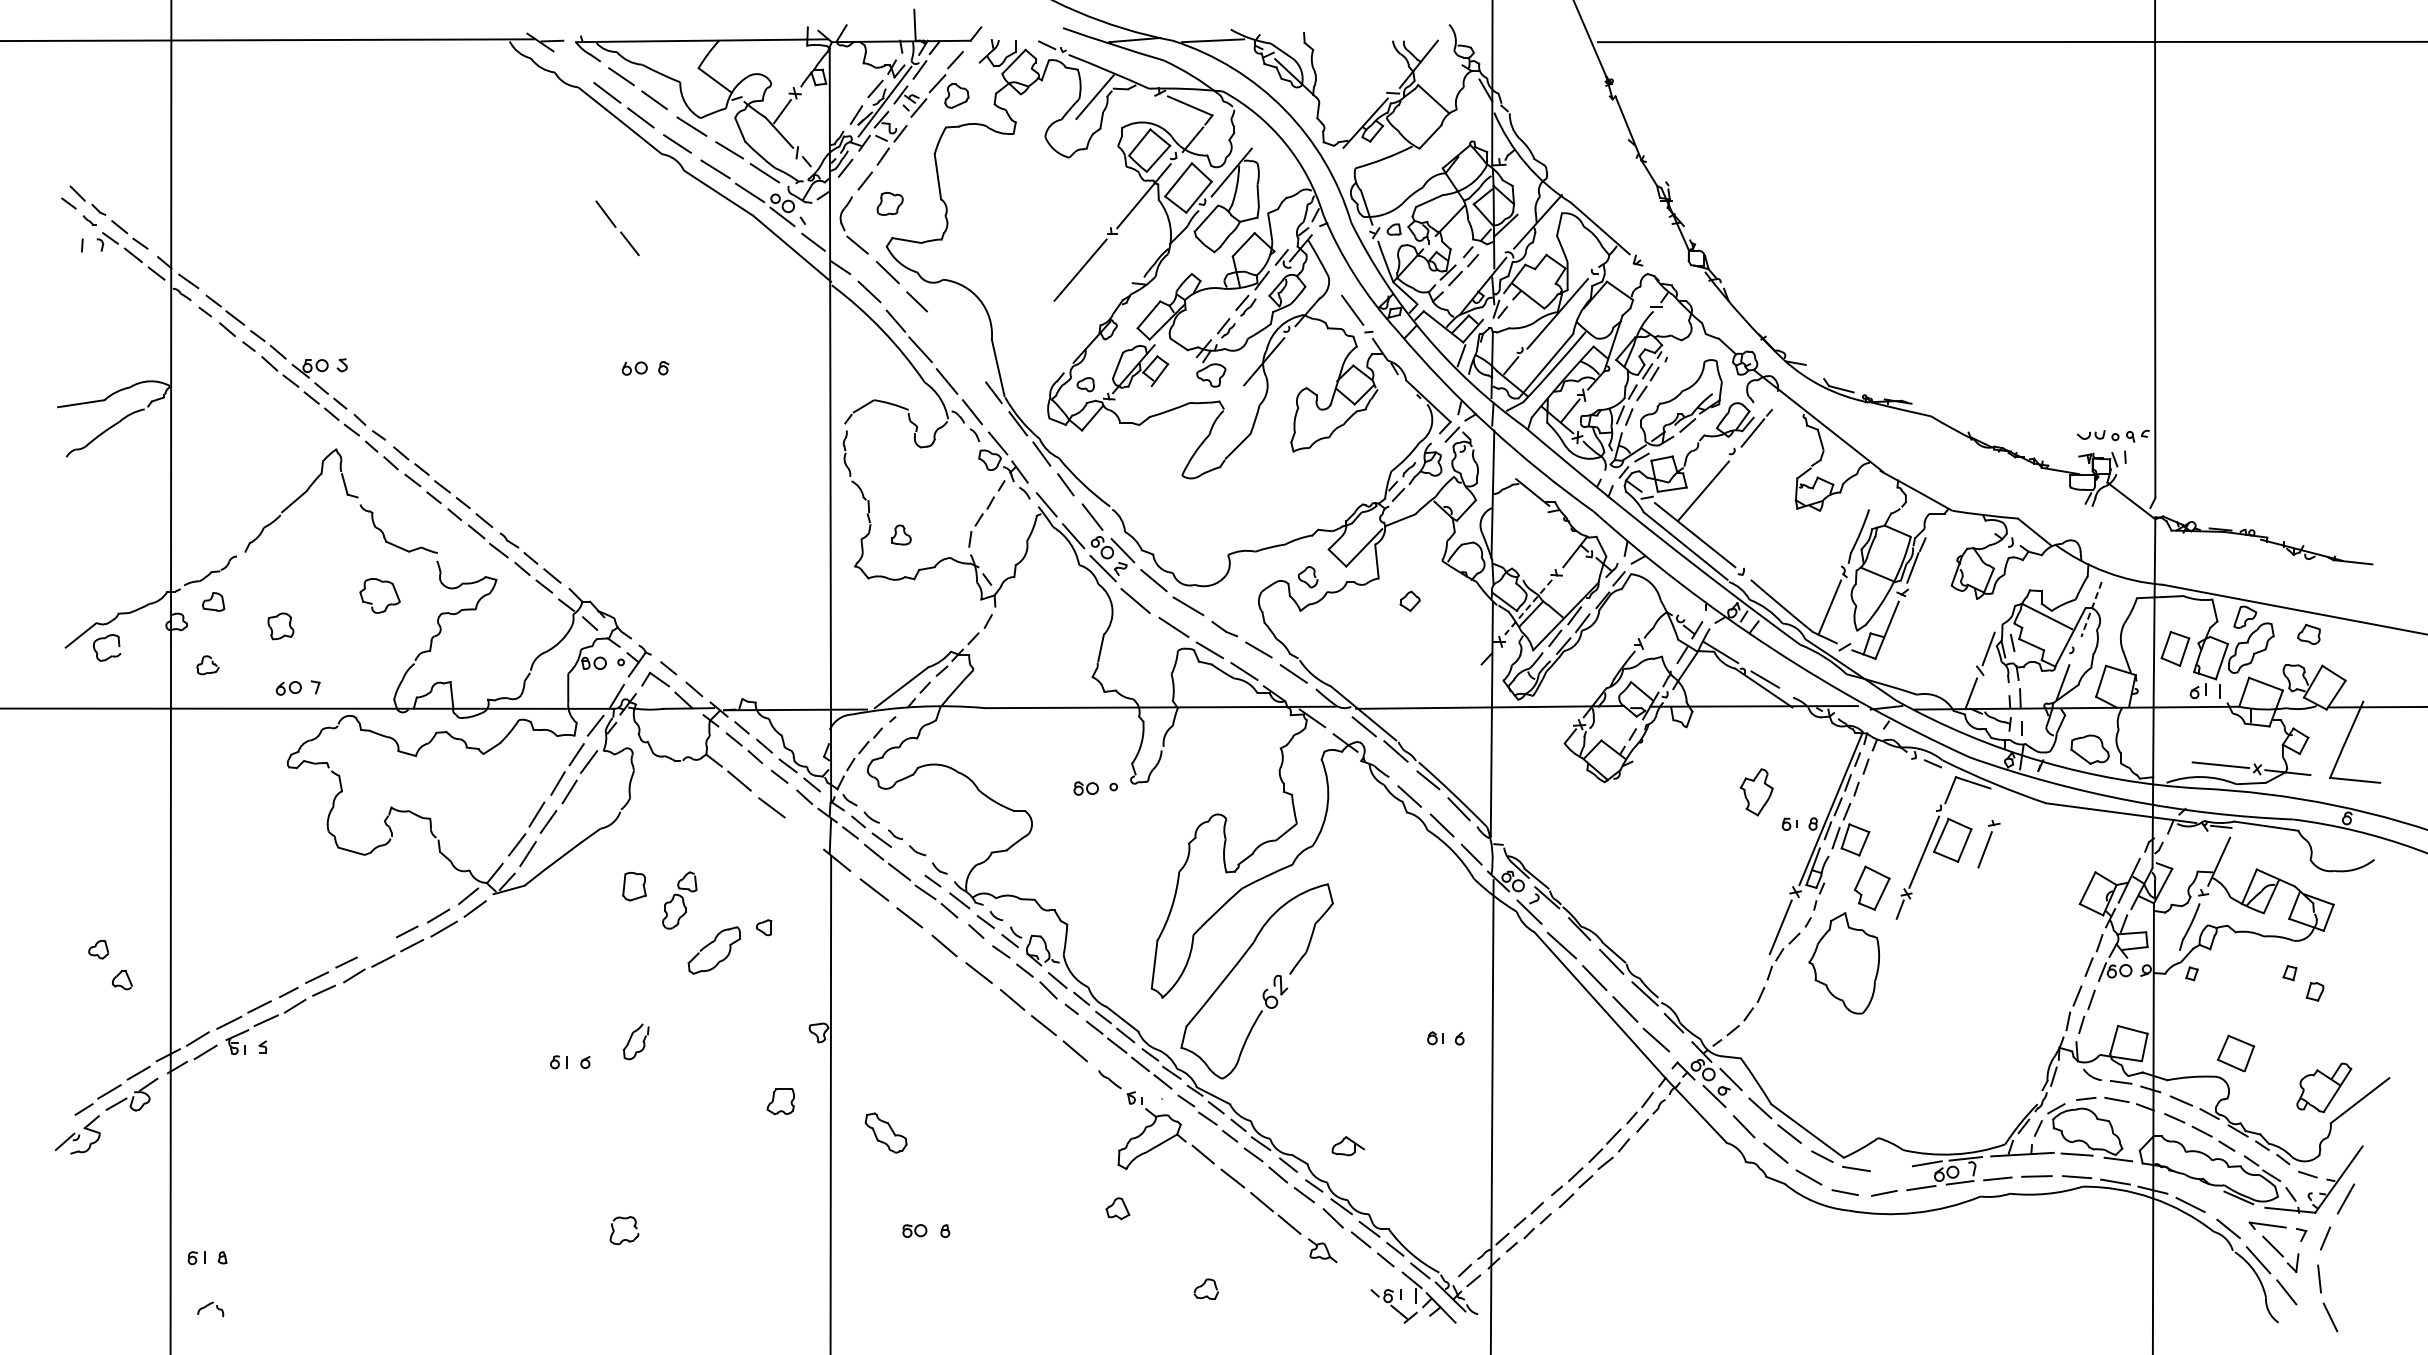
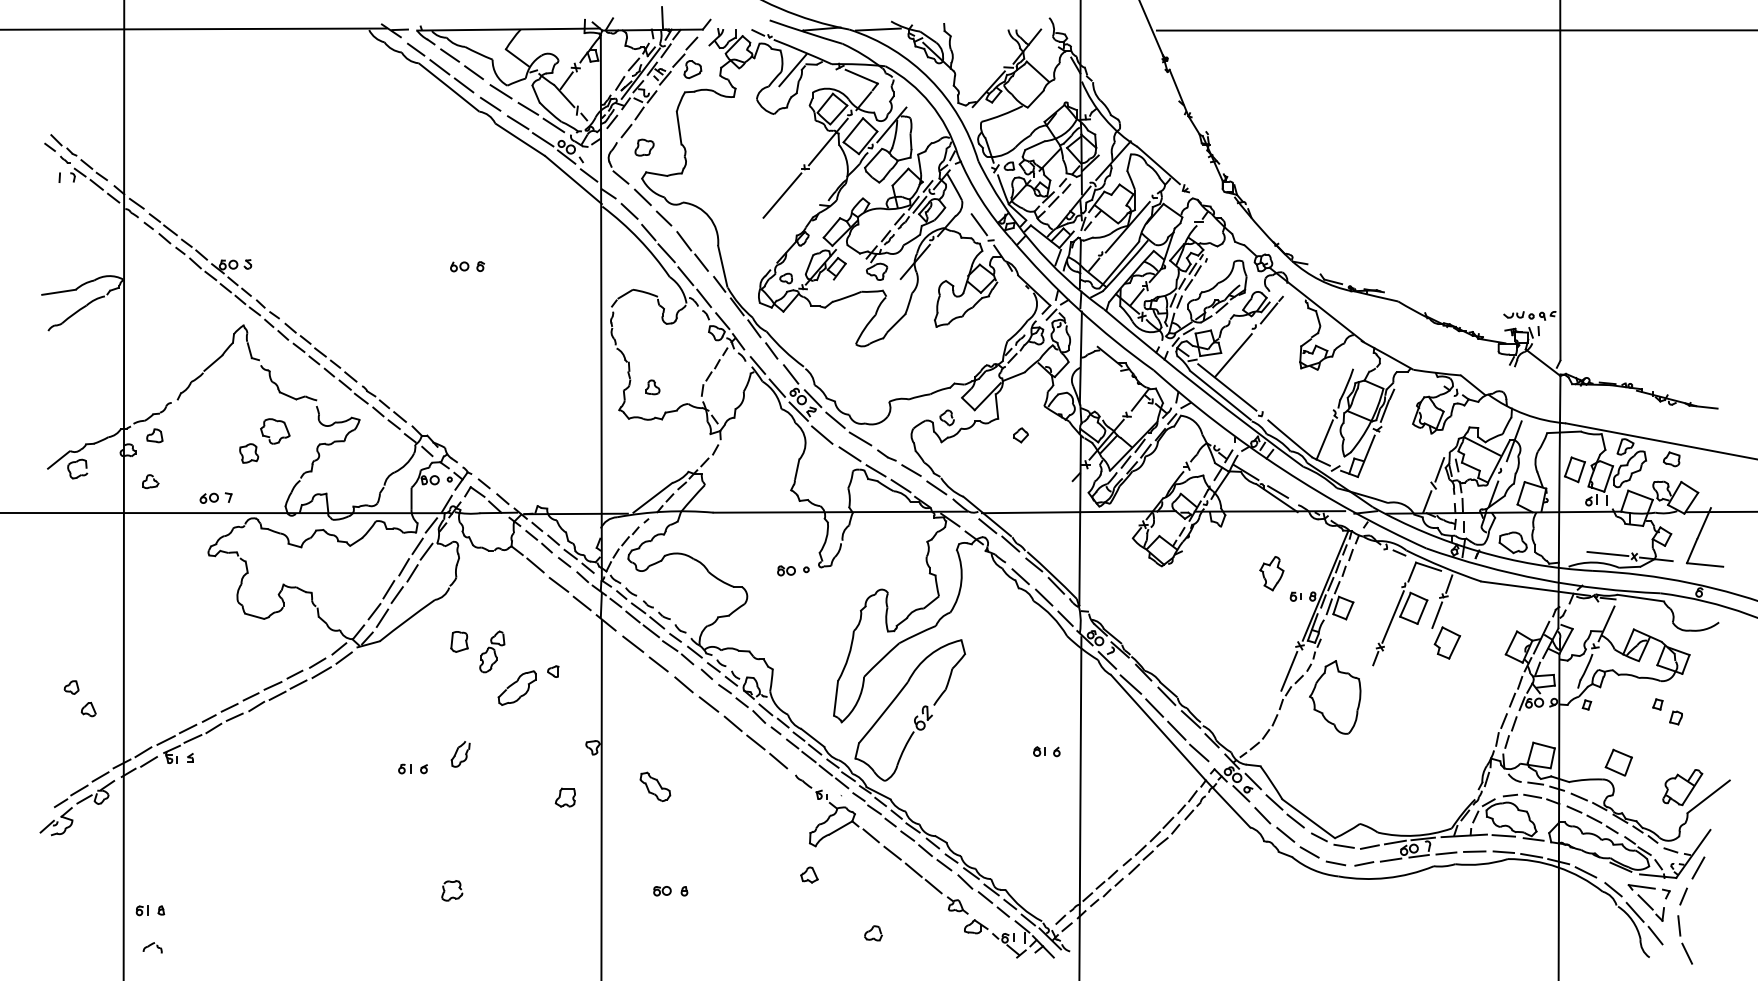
line: (574, 68) -> (416, 49), added
part: (617, 228) -> (692, 251), moved
line: (1270, 282) -> (919, 204), added
line: (1528, 607) -> (1106, 439), dashed -> solid
line: (2091, 609) -> (1514, 441), dashed -> solid
part: (280, 626) -> (248, 453), moved
line: (2001, 806) -> (1449, 583), added
line: (803, 833) -> (581, 603), added
line: (907, 860) -> (657, 622), added
part: (1871, 887) -> (1446, 642), moved
line: (376, 947) -> (272, 685), added
part: (885, 1132) -> (654, 786), moved
part: (1347, 1146) -> (975, 927), moved
line: (1891, 1169) -> (1369, 846), added

